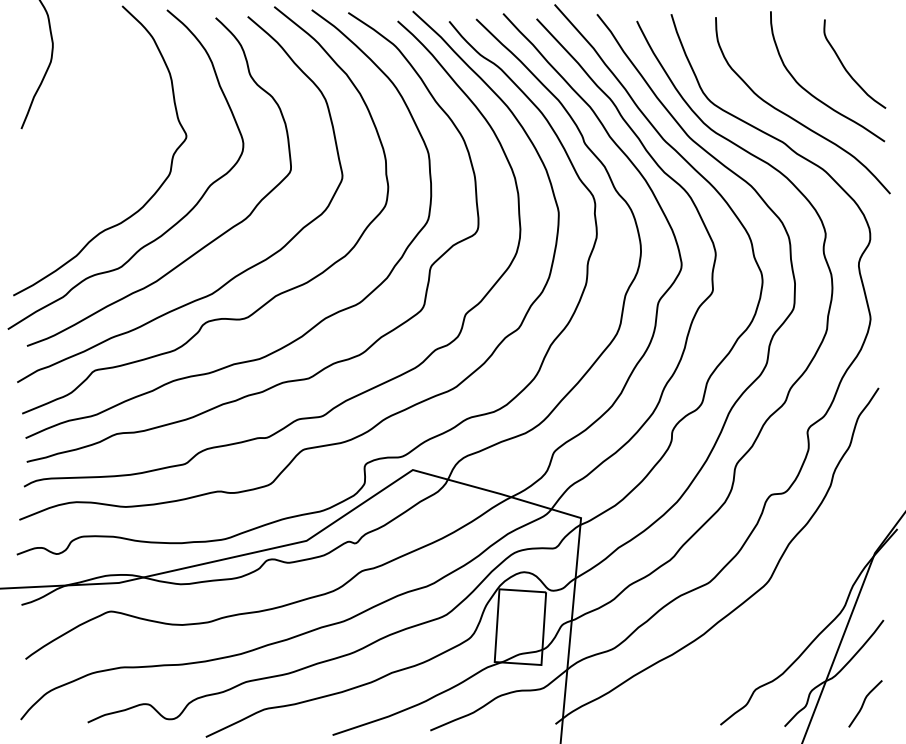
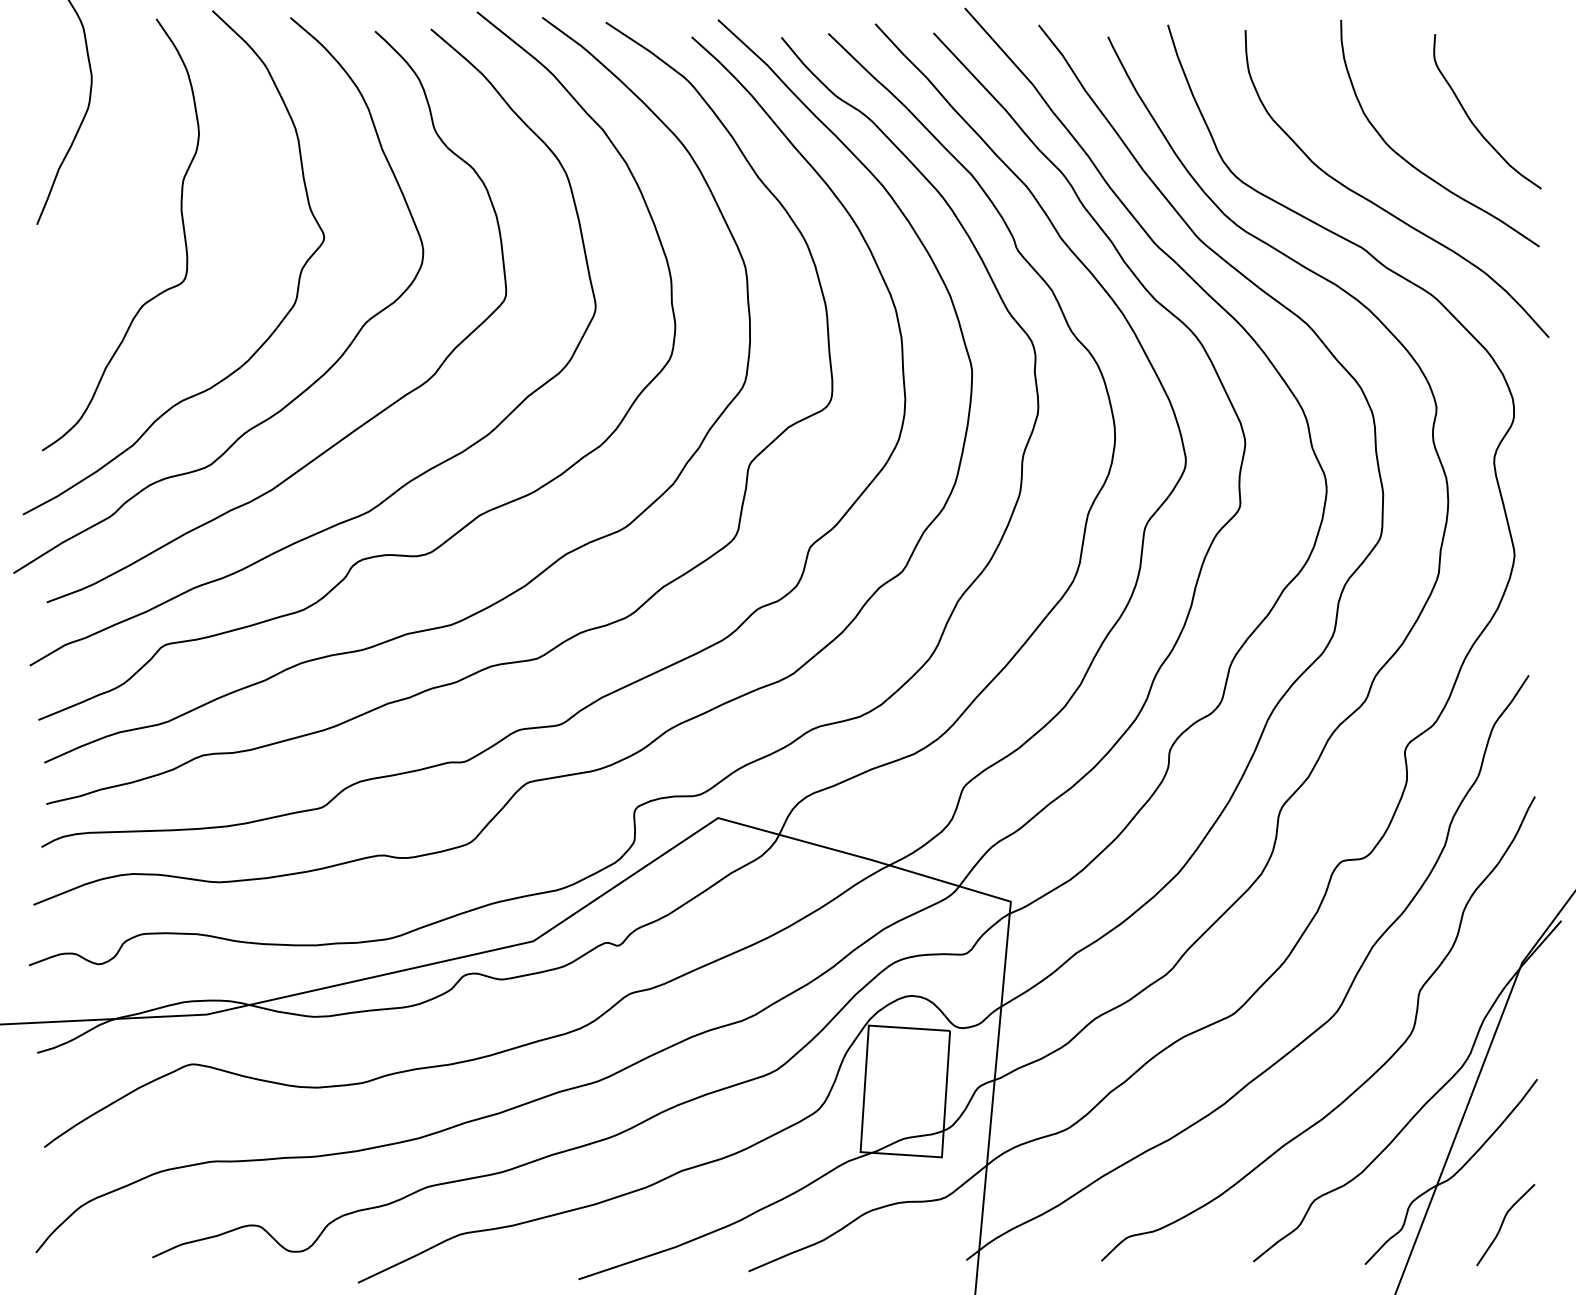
curve: (104, 130) -> (181, 227), added
curve: (785, 619) -> (1366, 1078), added

